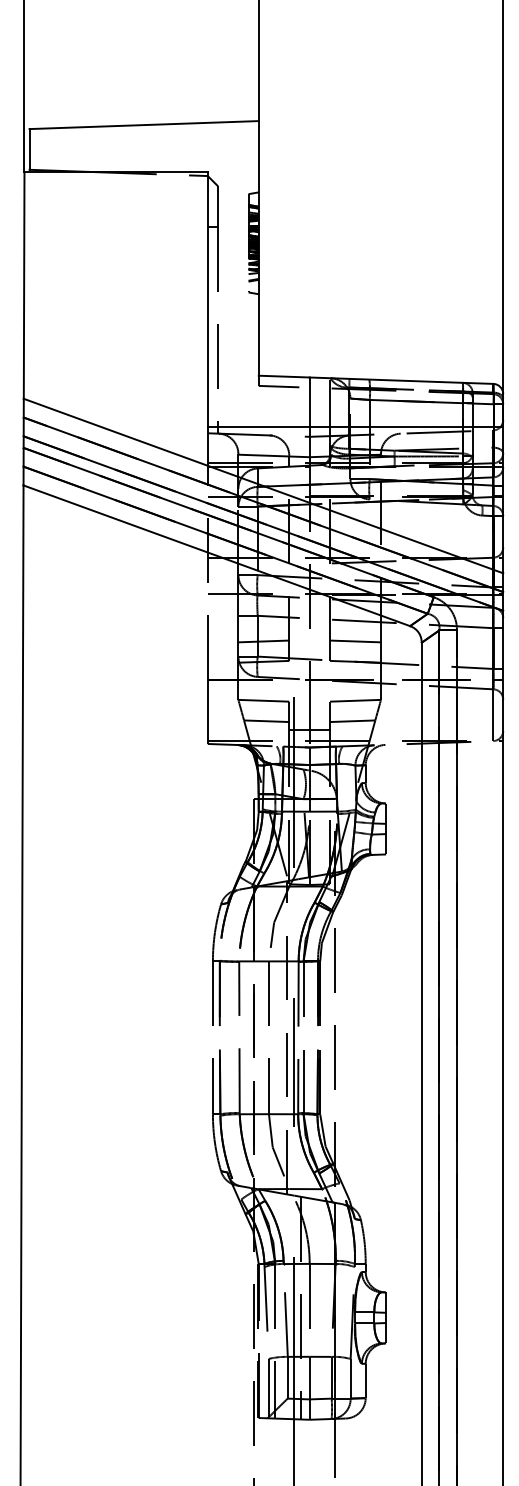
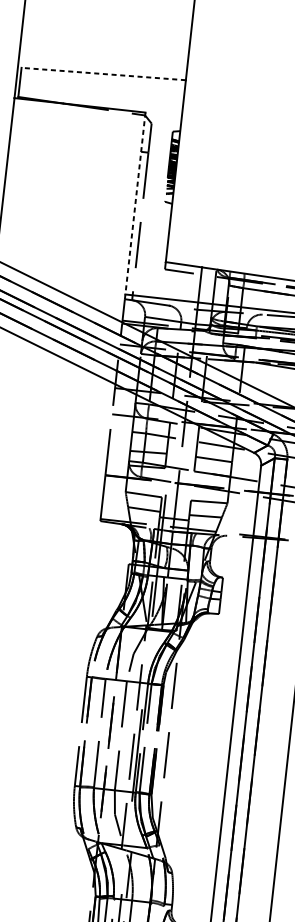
line: (144, 125) -> (103, 74), solid -> dashed
line: (207, 299) -> (135, 203), solid -> dashed

